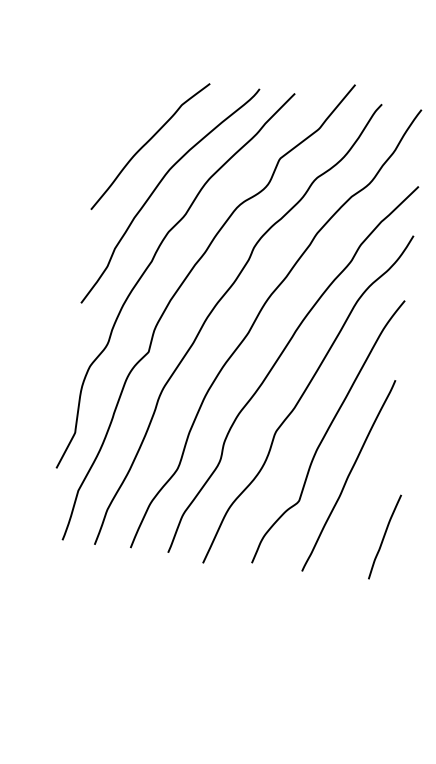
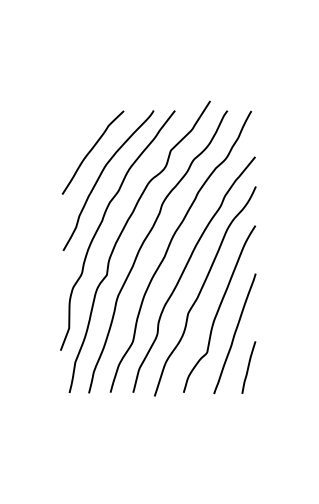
line: (384, 536) -> (248, 367), moved

